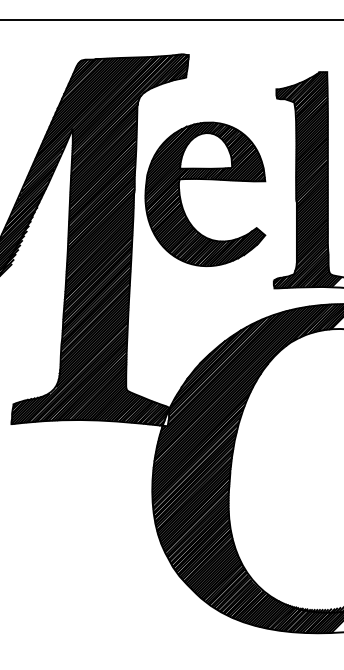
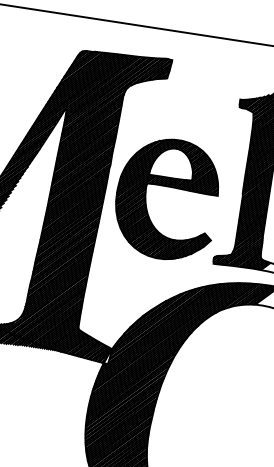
part: (205, 180) -> (168, 187), moved

